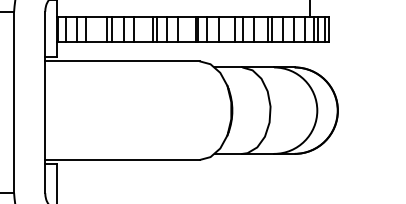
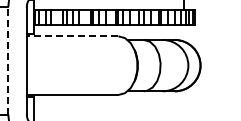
line: (122, 61) -> (72, 36), solid -> dashed
line: (14, 102) -> (8, 60), solid -> dashed

